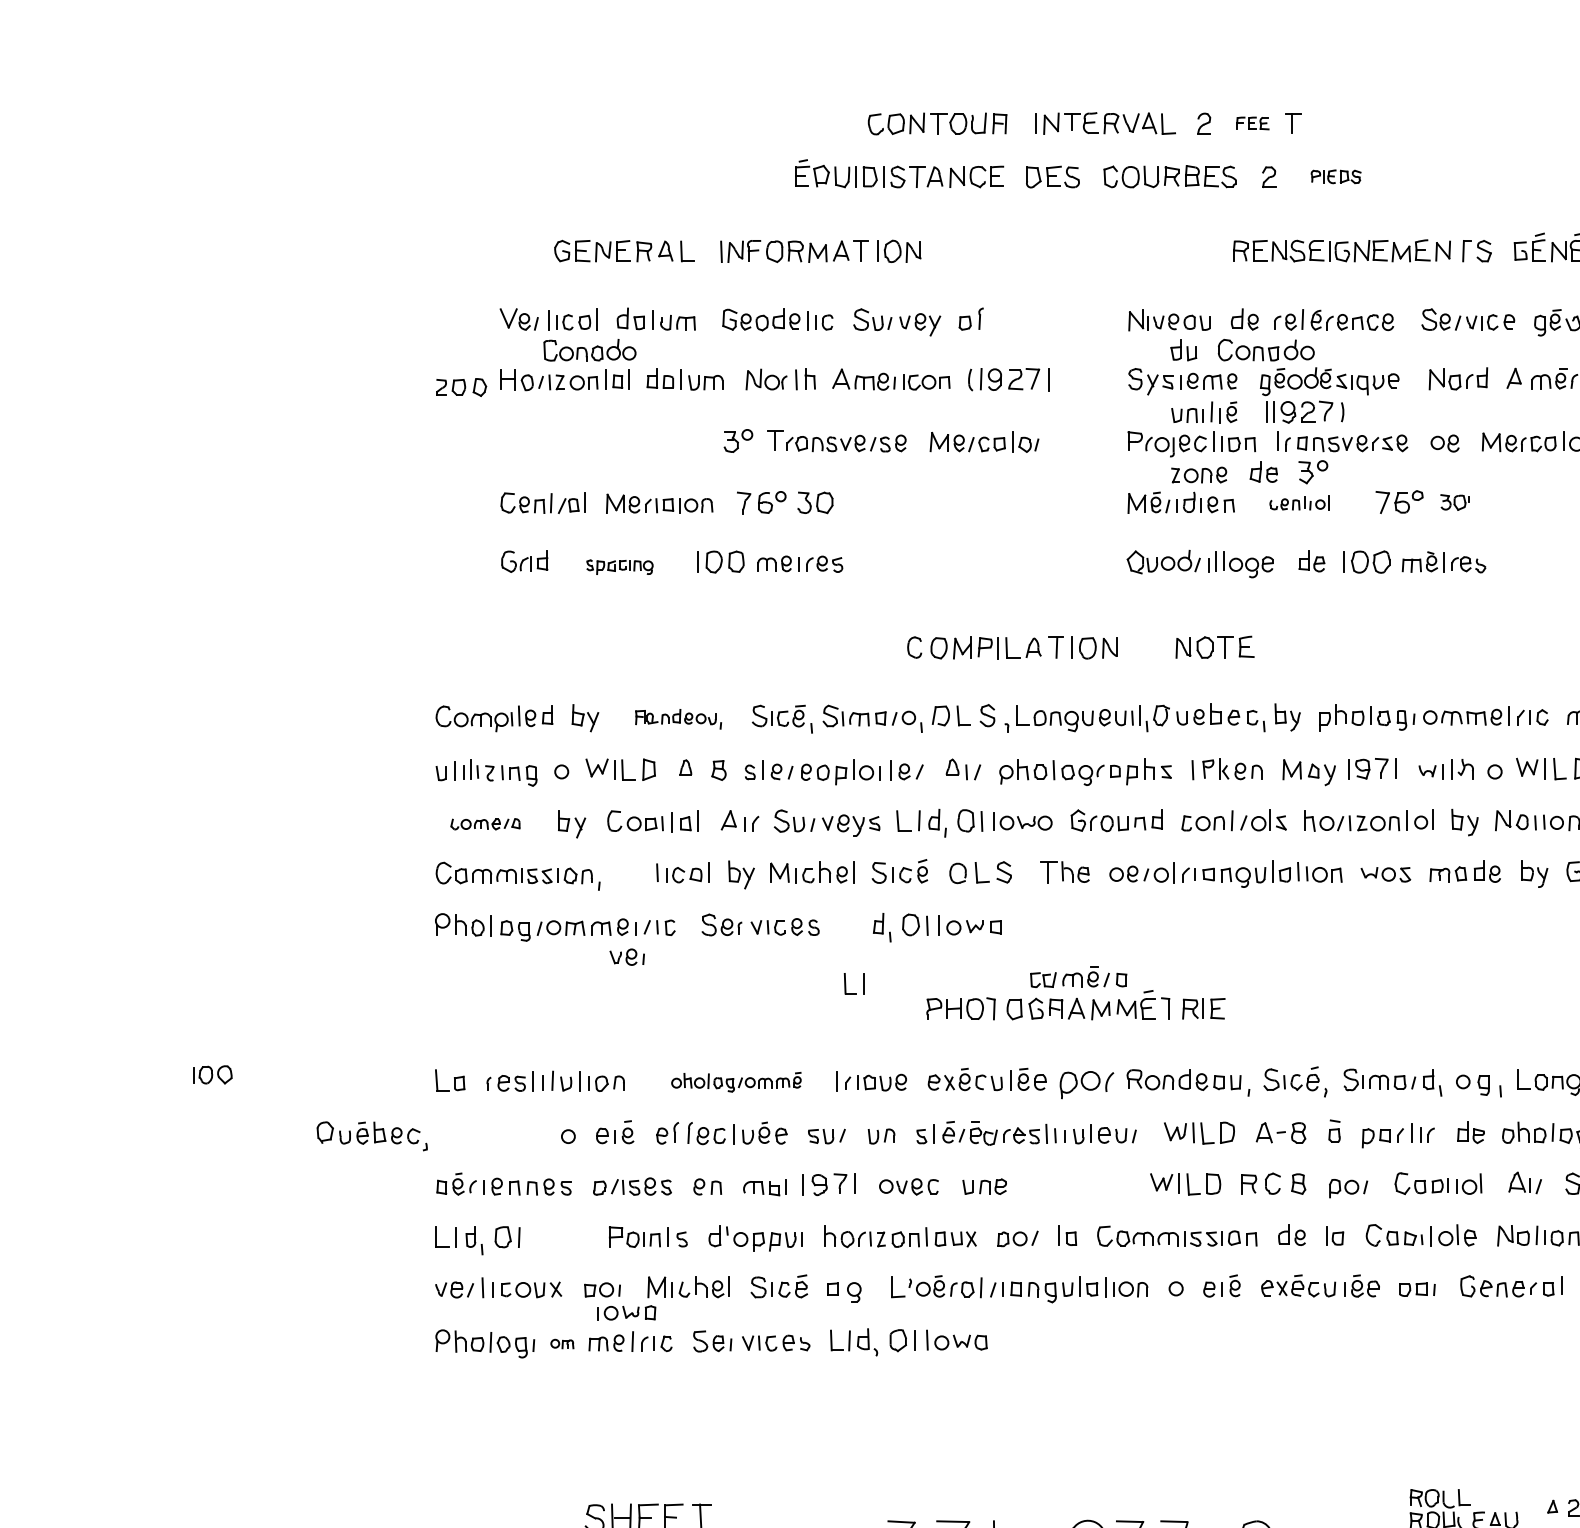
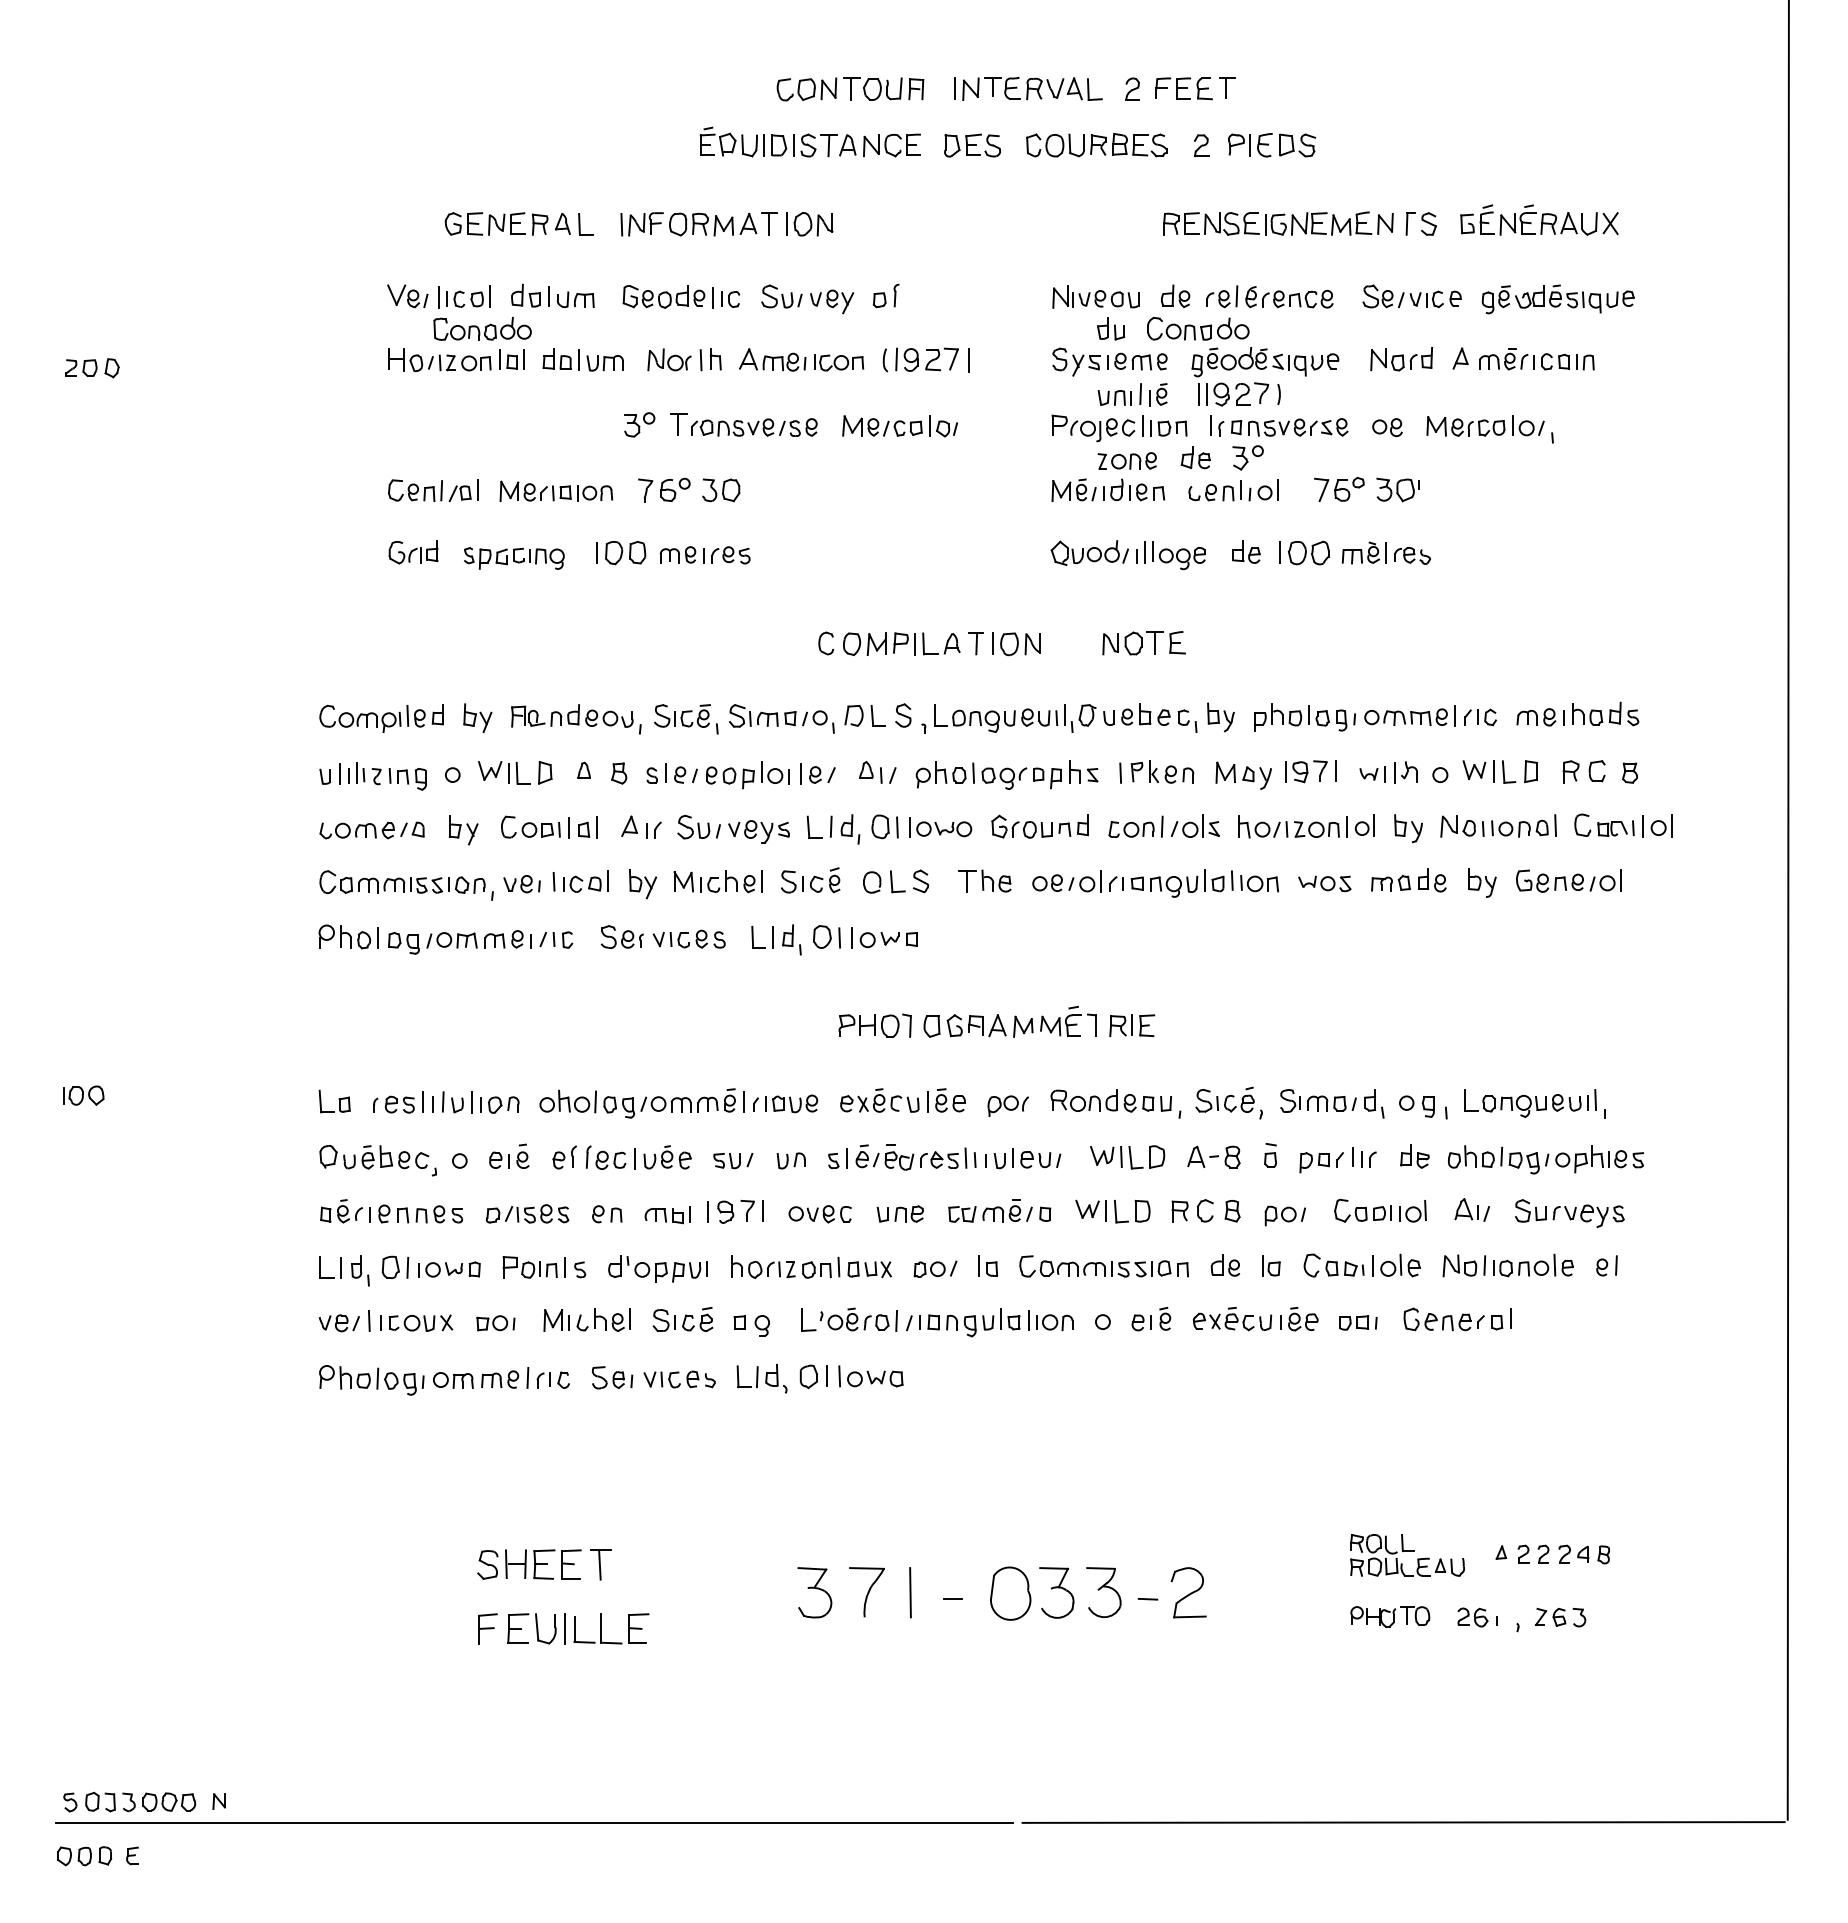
part: (1252, 123) -> (1183, 88), size x1.67
part: (1336, 176) -> (1272, 145), size x1.67
part: (461, 387) -> (92, 368), moved
part: (1454, 502) -> (1397, 489), size x1.43
part: (1299, 503) -> (1233, 490), size x1.43
part: (620, 567) -> (514, 558), size x1.43
part: (678, 719) -> (576, 719), size x1.43
part: (484, 824) -> (371, 830), size x1.43
part: (626, 957) -> (521, 884), moved
part: (1078, 976) -> (999, 1210), moved
part: (845, 983) -> (753, 936), moved
part: (736, 1082) -> (637, 1103), size x1.43
part: (1085, 1084) -> (1007, 1105), size x0.71
part: (371, 1136) -> (377, 1160), moved
part: (626, 1312) -> (449, 1269), moved
part: (562, 1344) -> (453, 1380), size x1.67

